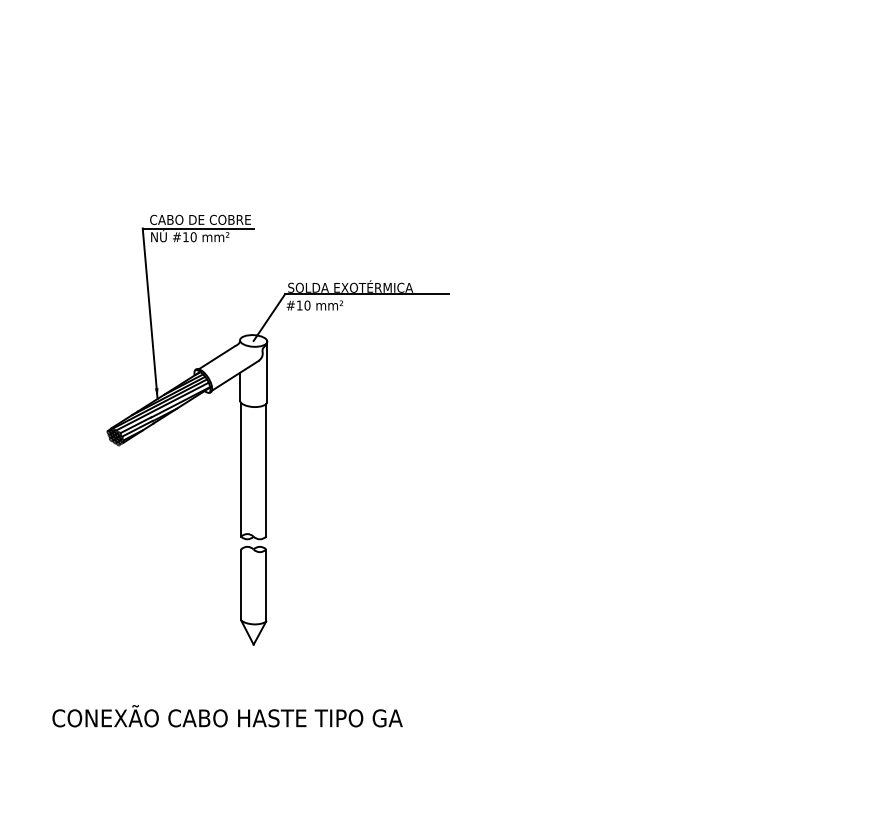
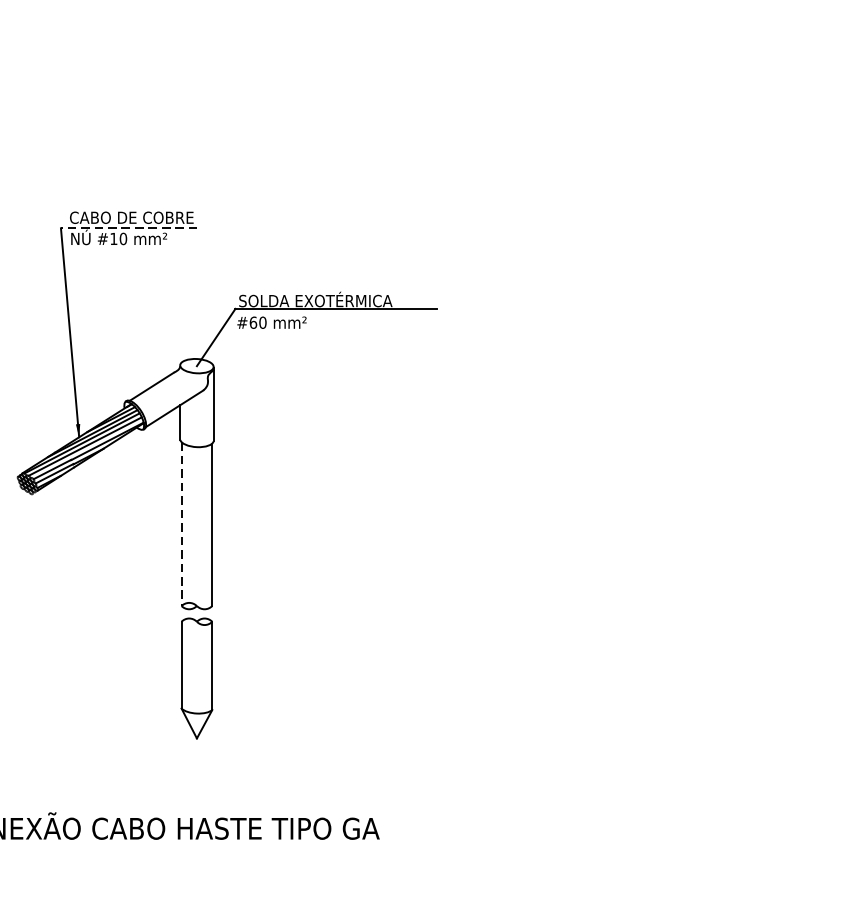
line: (198, 228) -> (129, 228), solid -> dashed
text: (299, 305) -> (253, 322), #10 -> #60
line: (241, 469) -> (182, 523), solid -> dashed

